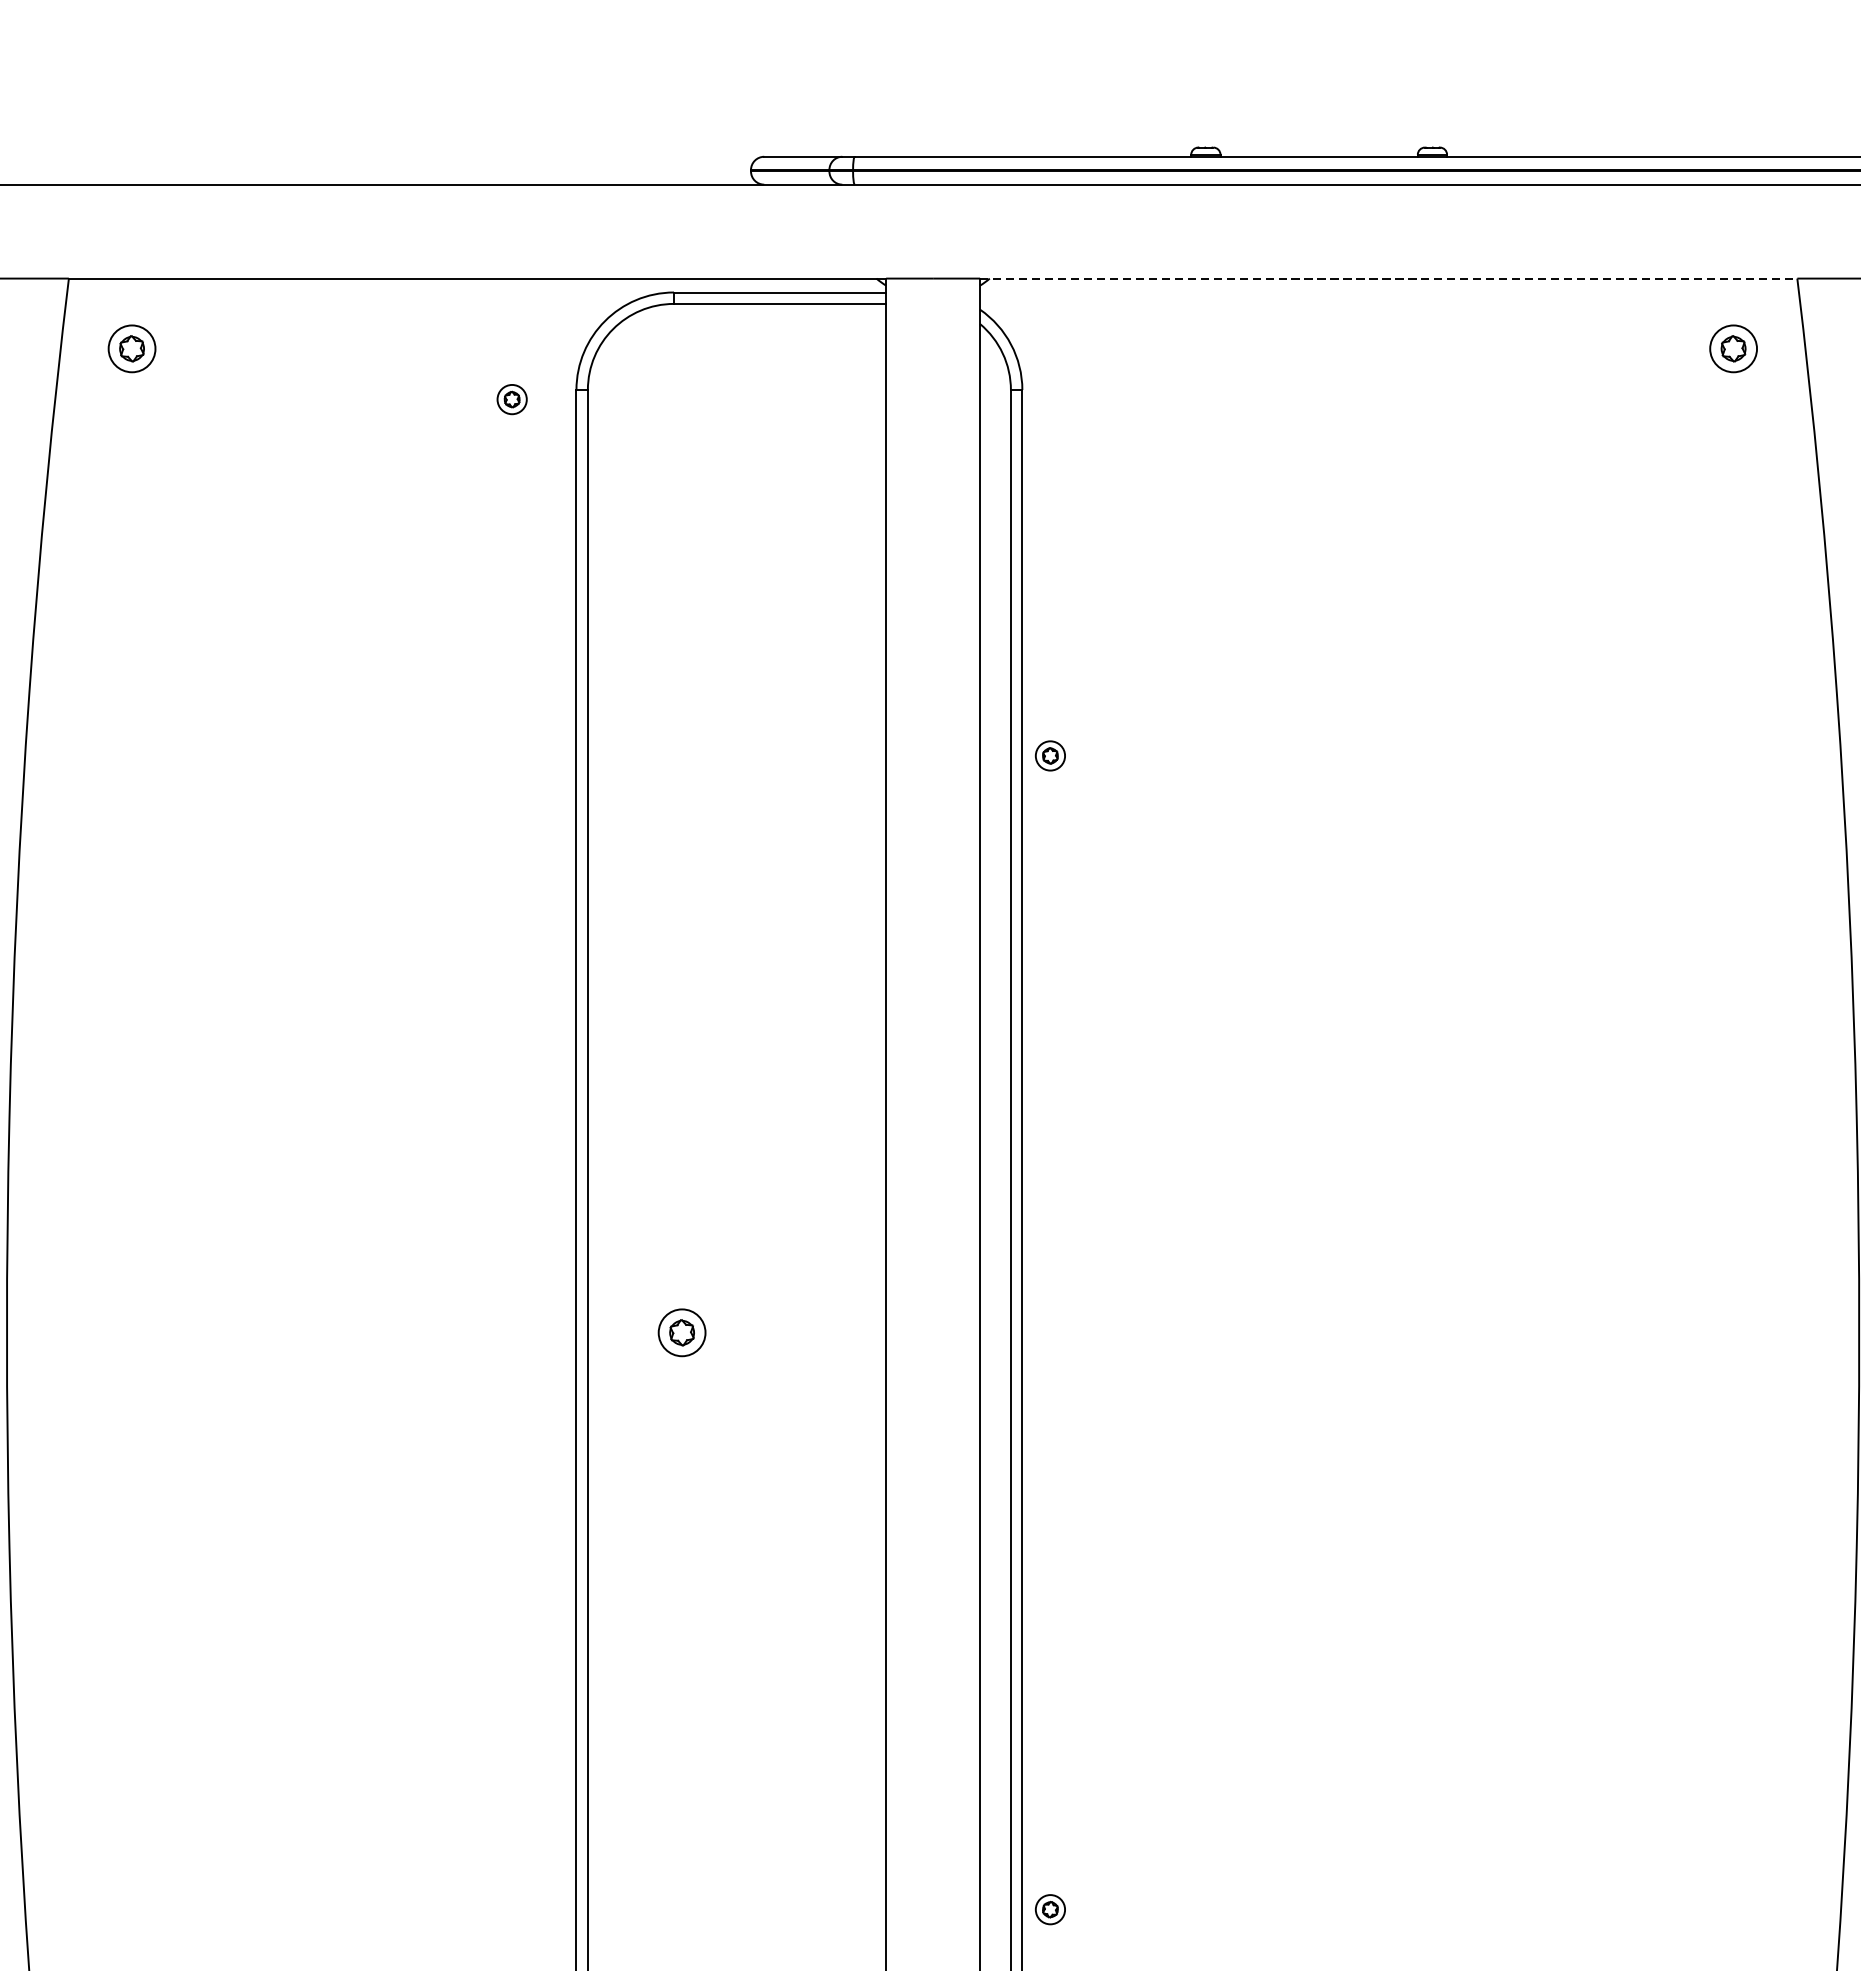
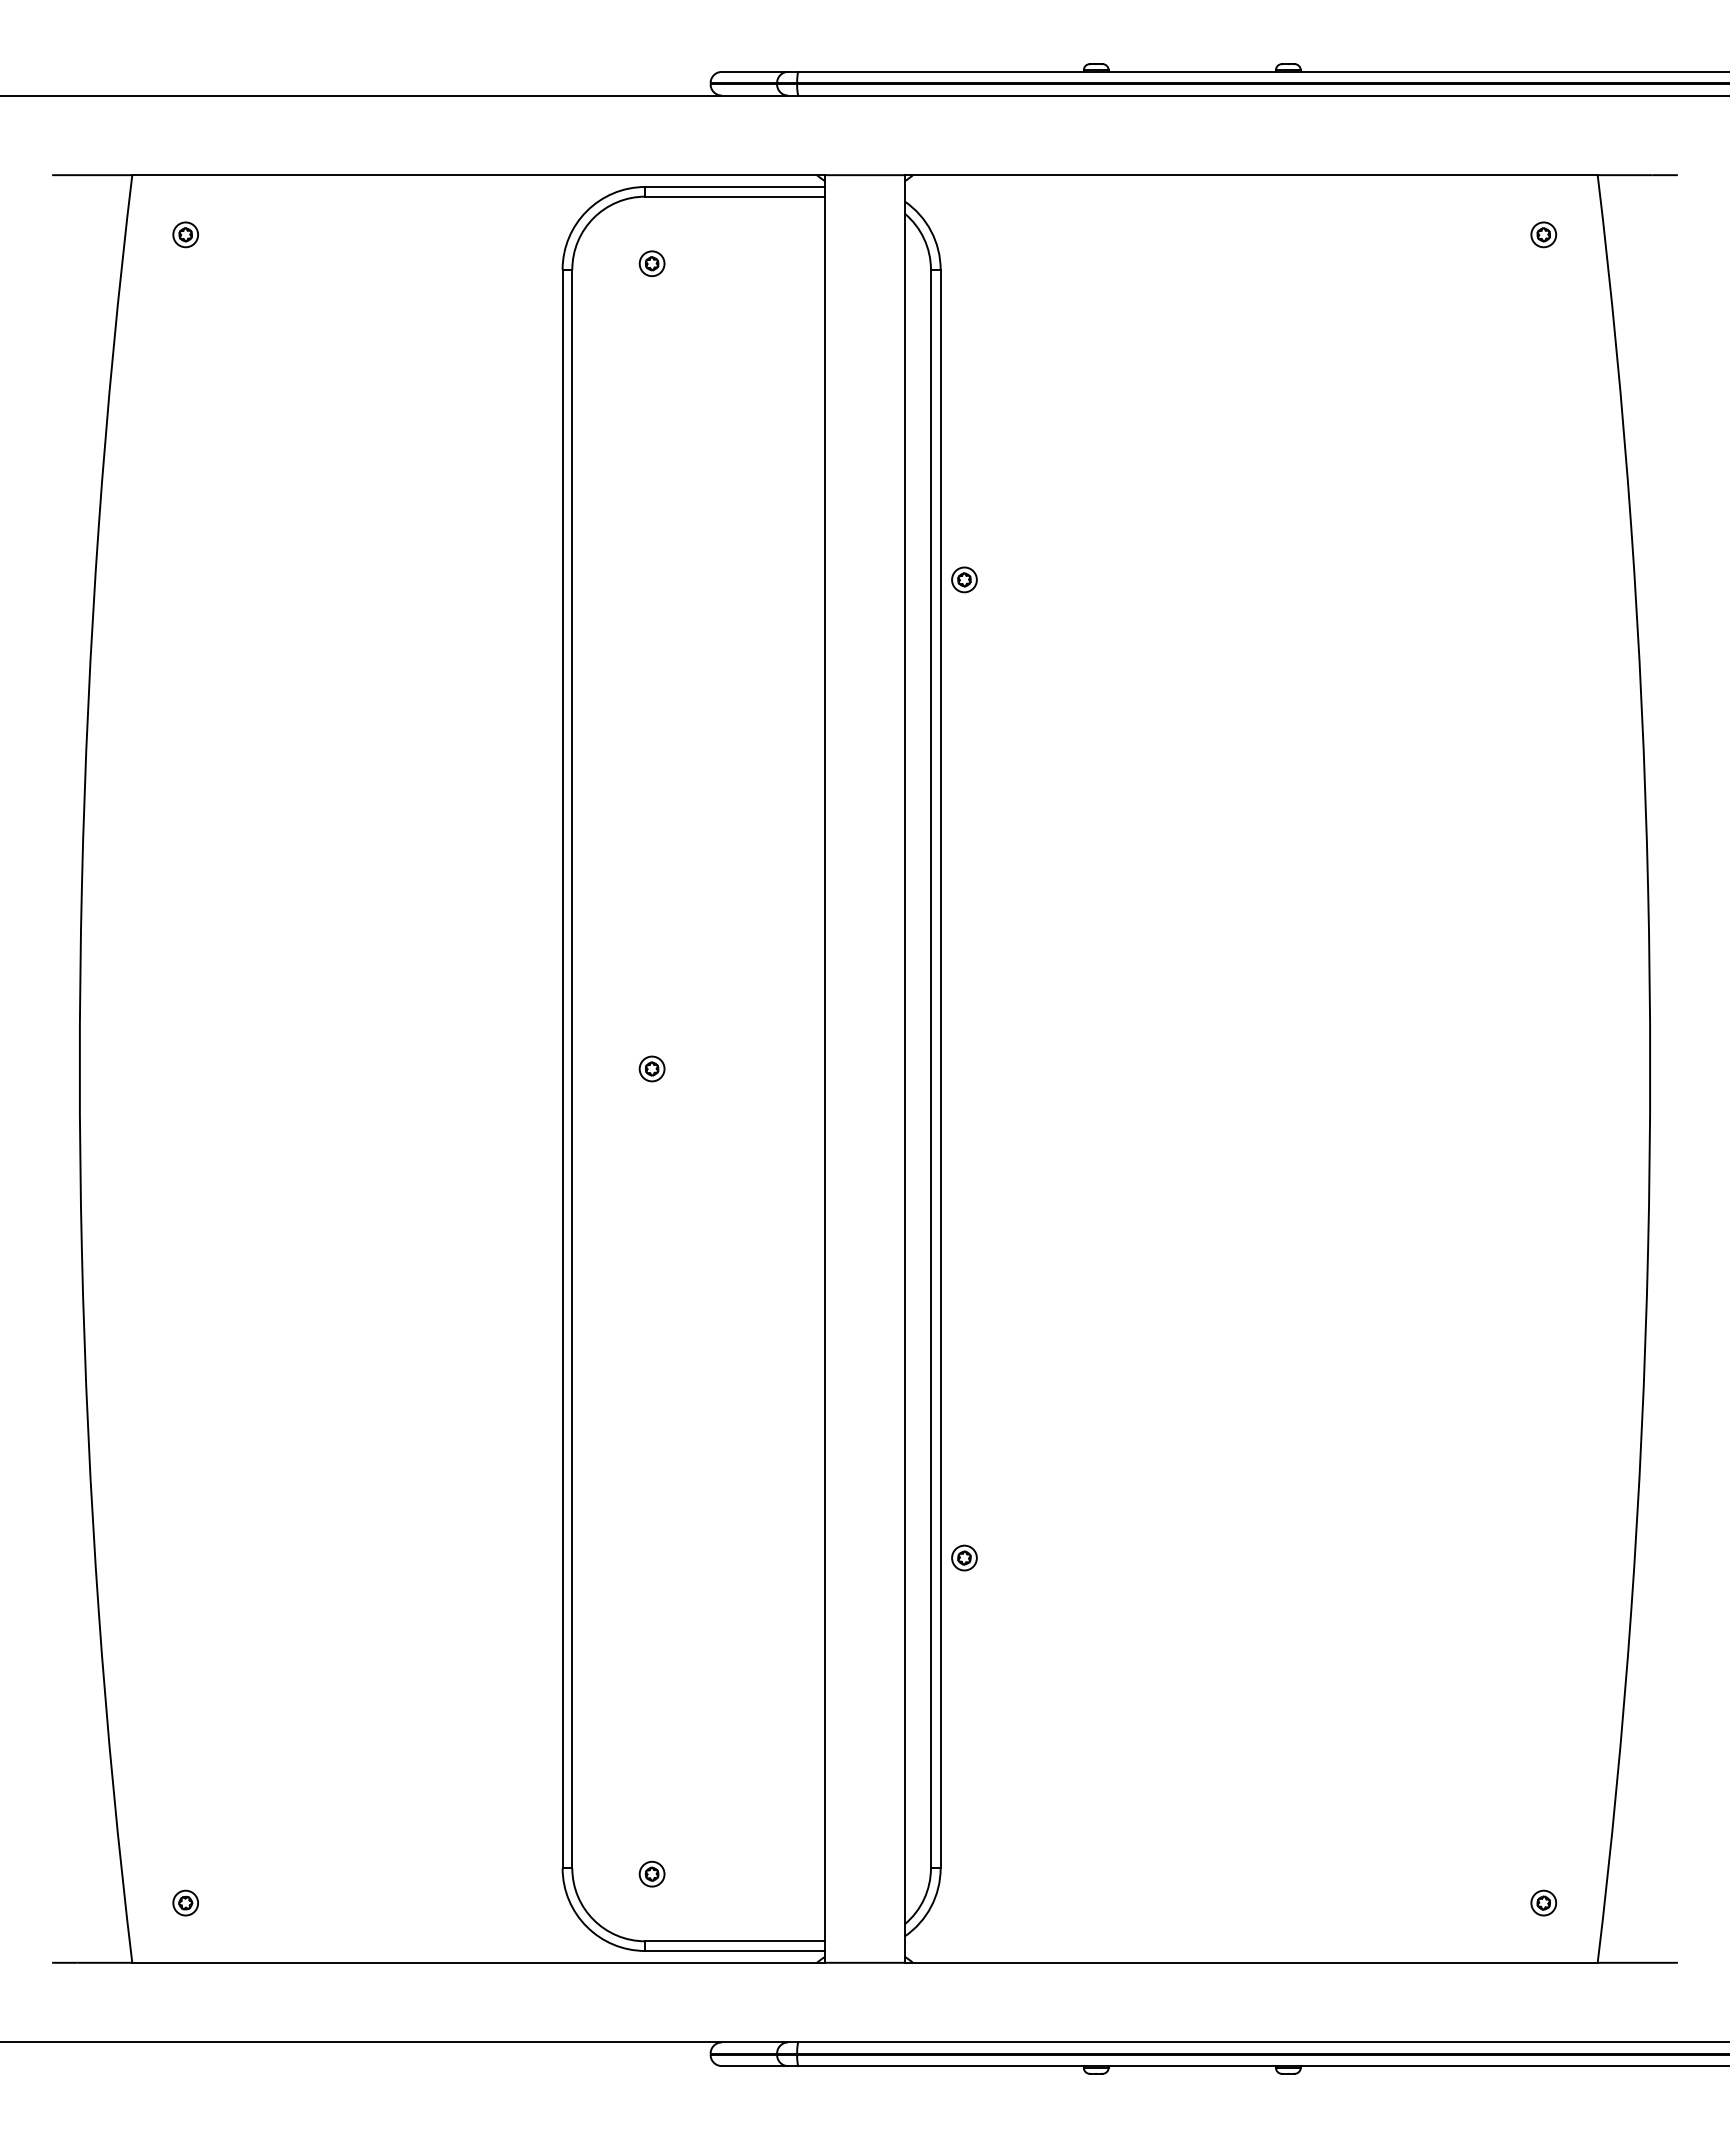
line: (1388, 278) -> (1251, 175), dashed -> solid
part: (131, 348) -> (185, 234), size x0.62
part: (1733, 348) -> (1543, 234), size x0.62
part: (511, 399) -> (651, 263), moved
part: (681, 1332) -> (651, 1068), size x0.62

